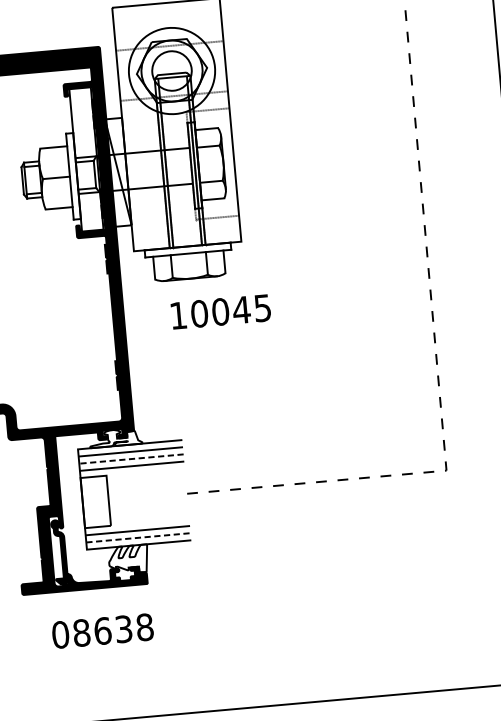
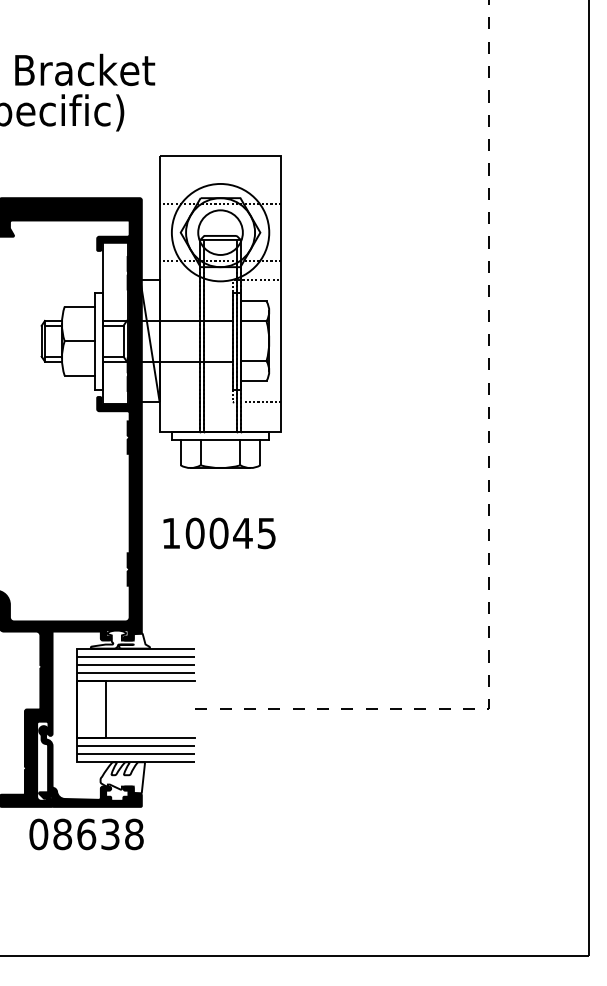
text: (221, 311) -> (219, 533), moved
line: (130, 458) -> (135, 664), dashed -> solid
line: (132, 473) -> (135, 681), added
line: (136, 523) -> (135, 737), added
line: (138, 538) -> (136, 754), dashed -> solid
text: (102, 631) -> (86, 834), moved

